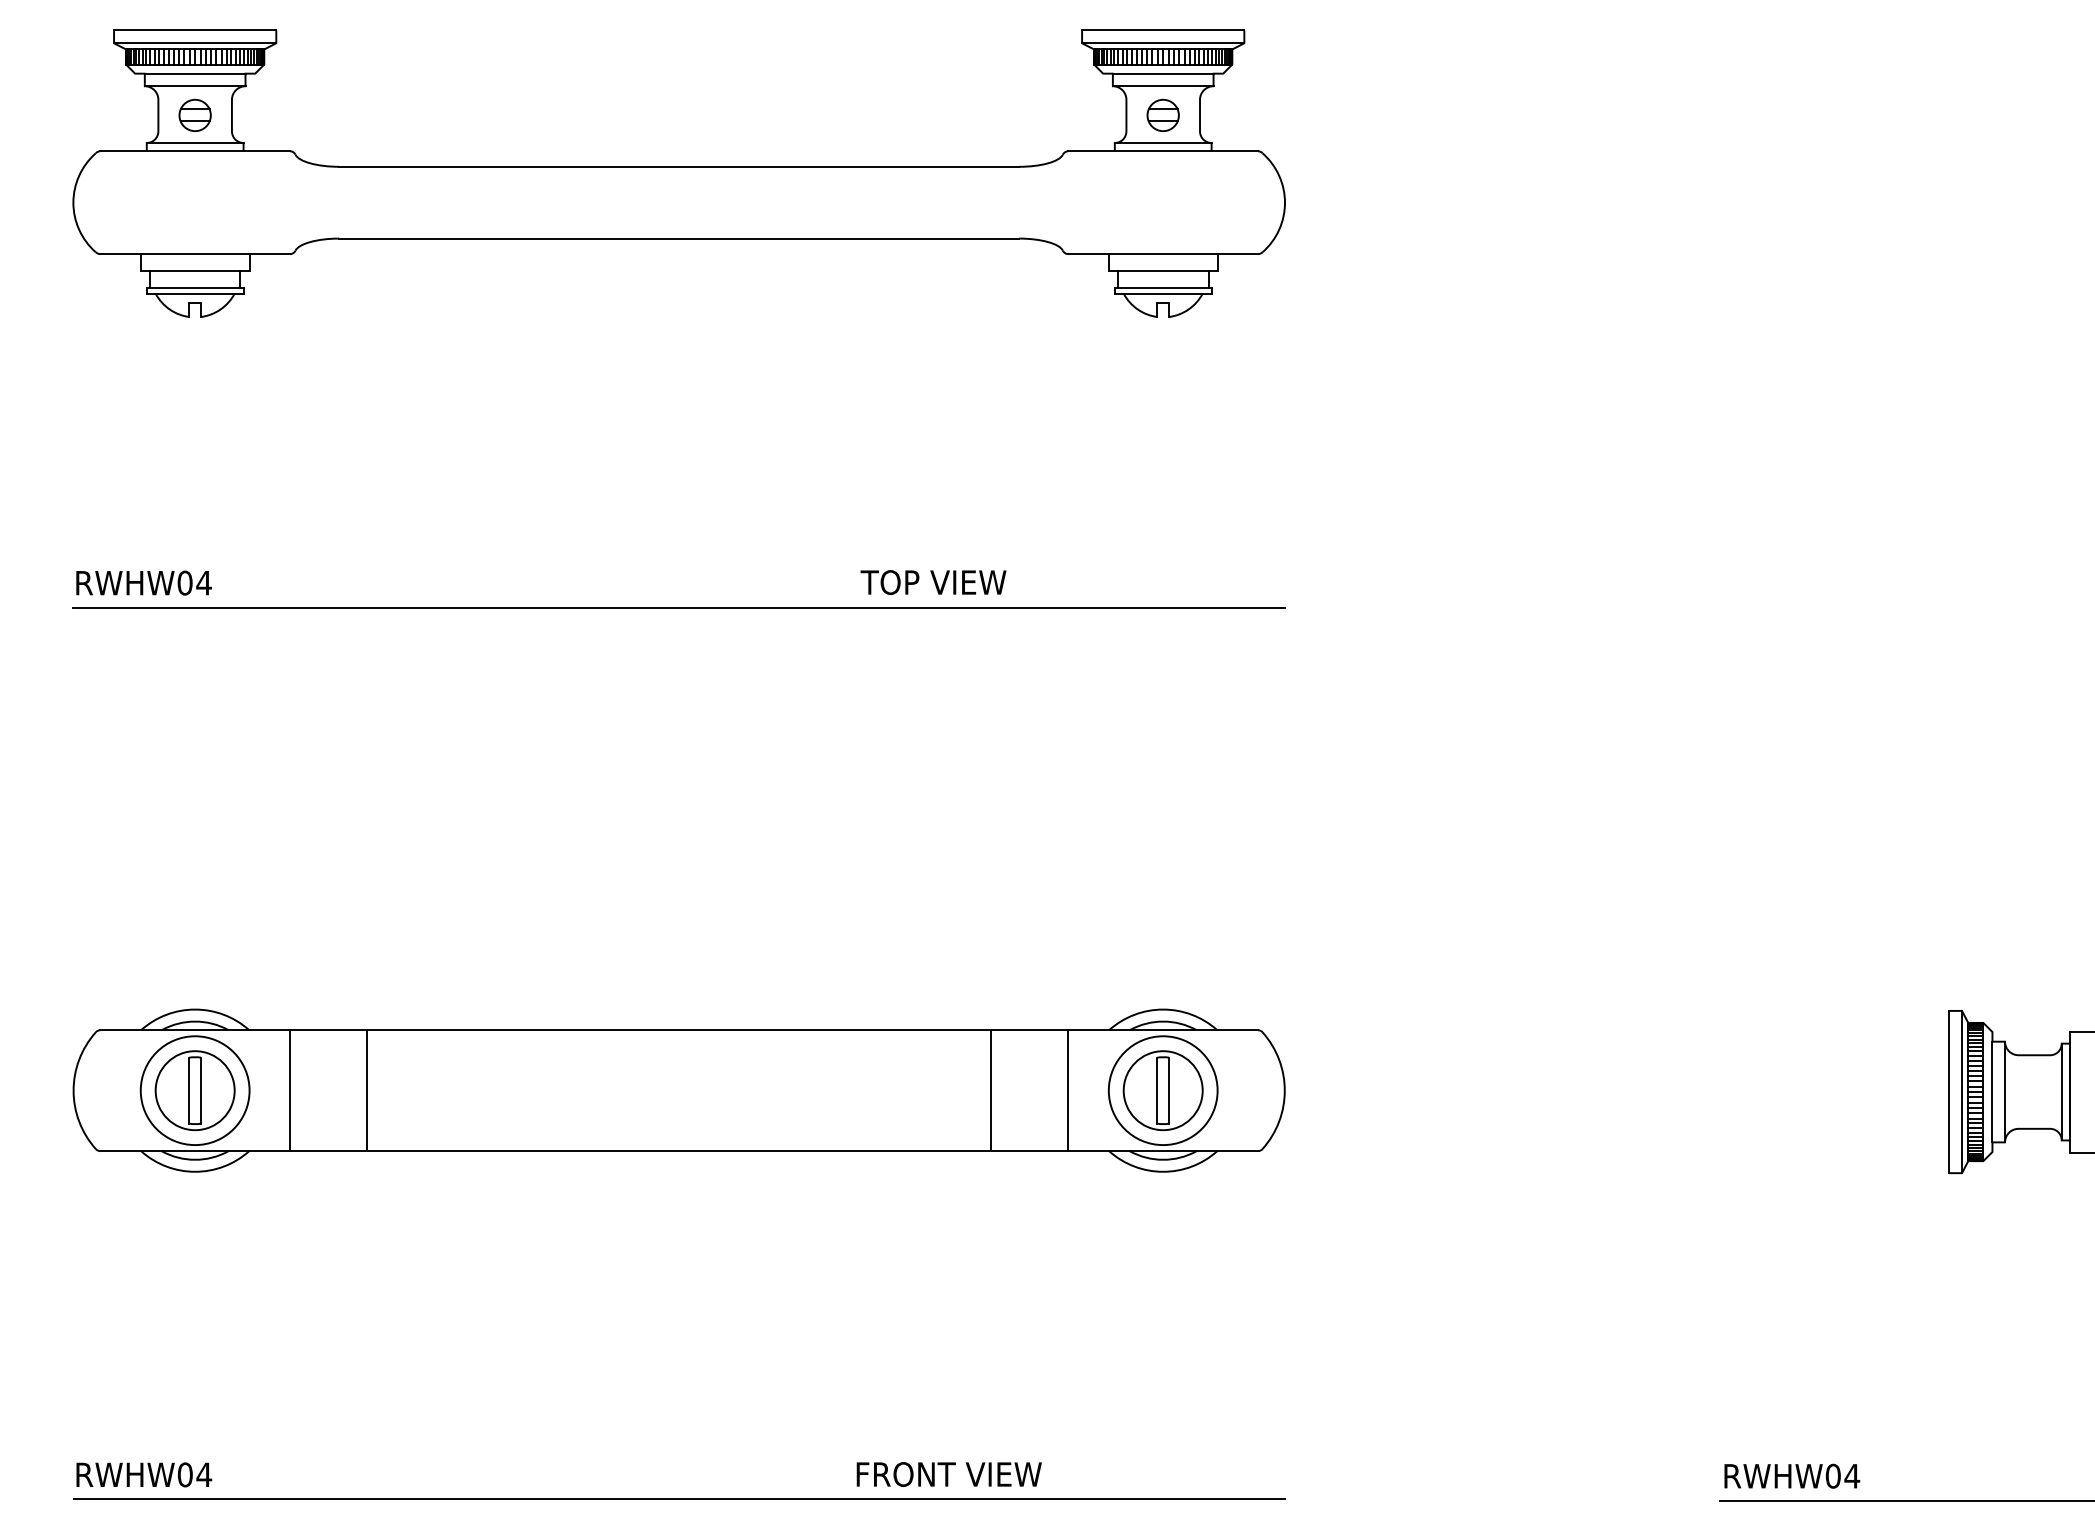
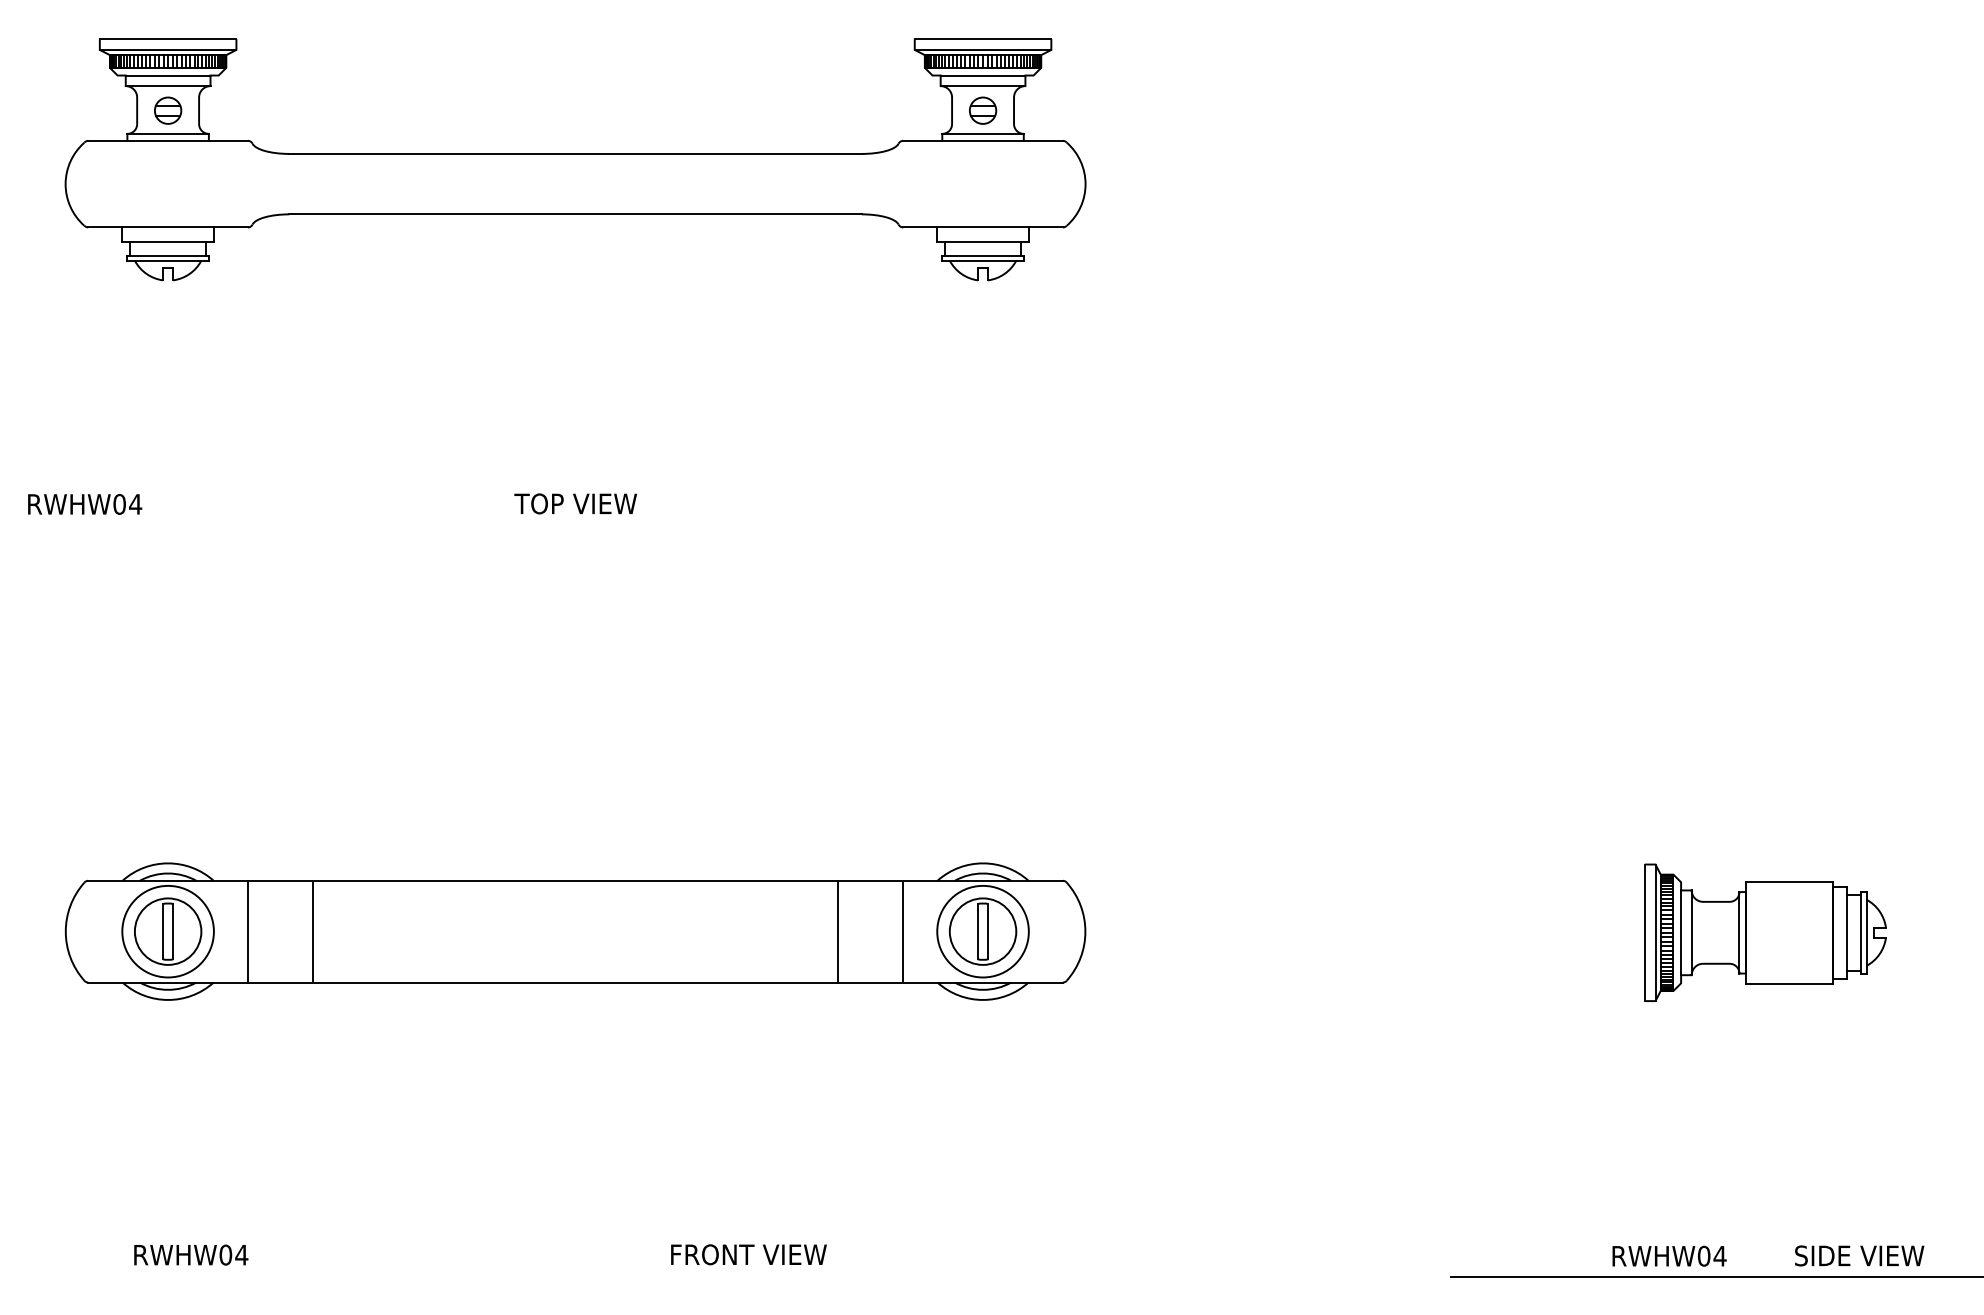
text: (933, 582) -> (575, 503), moved
text: (144, 583) -> (85, 504), moved
line: (679, 608) -> (575, 525), removed
text: (144, 1474) -> (191, 1254), moved
text: (948, 1474) -> (748, 1254), moved
text: (1792, 1475) -> (1669, 1255), moved
line: (679, 1499) -> (575, 1275), removed

